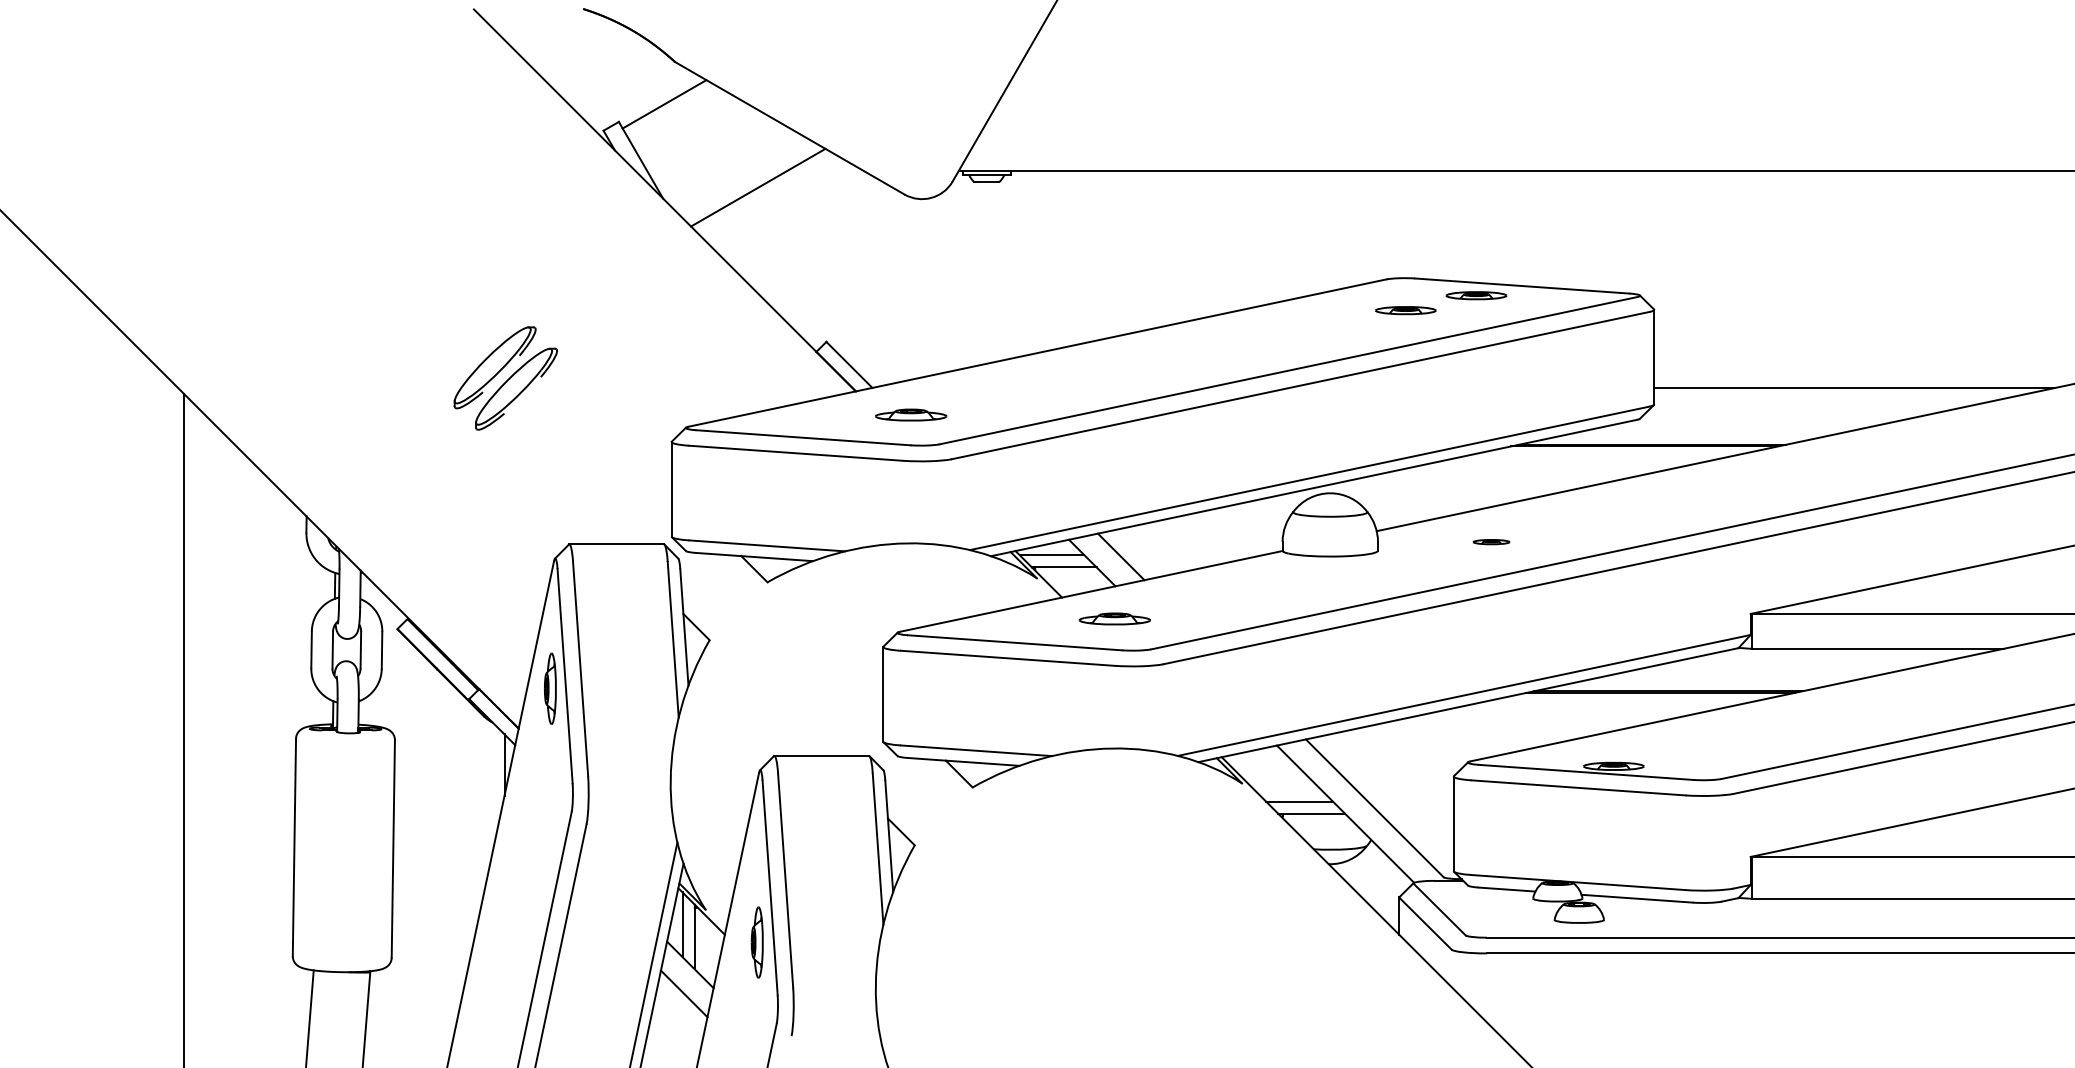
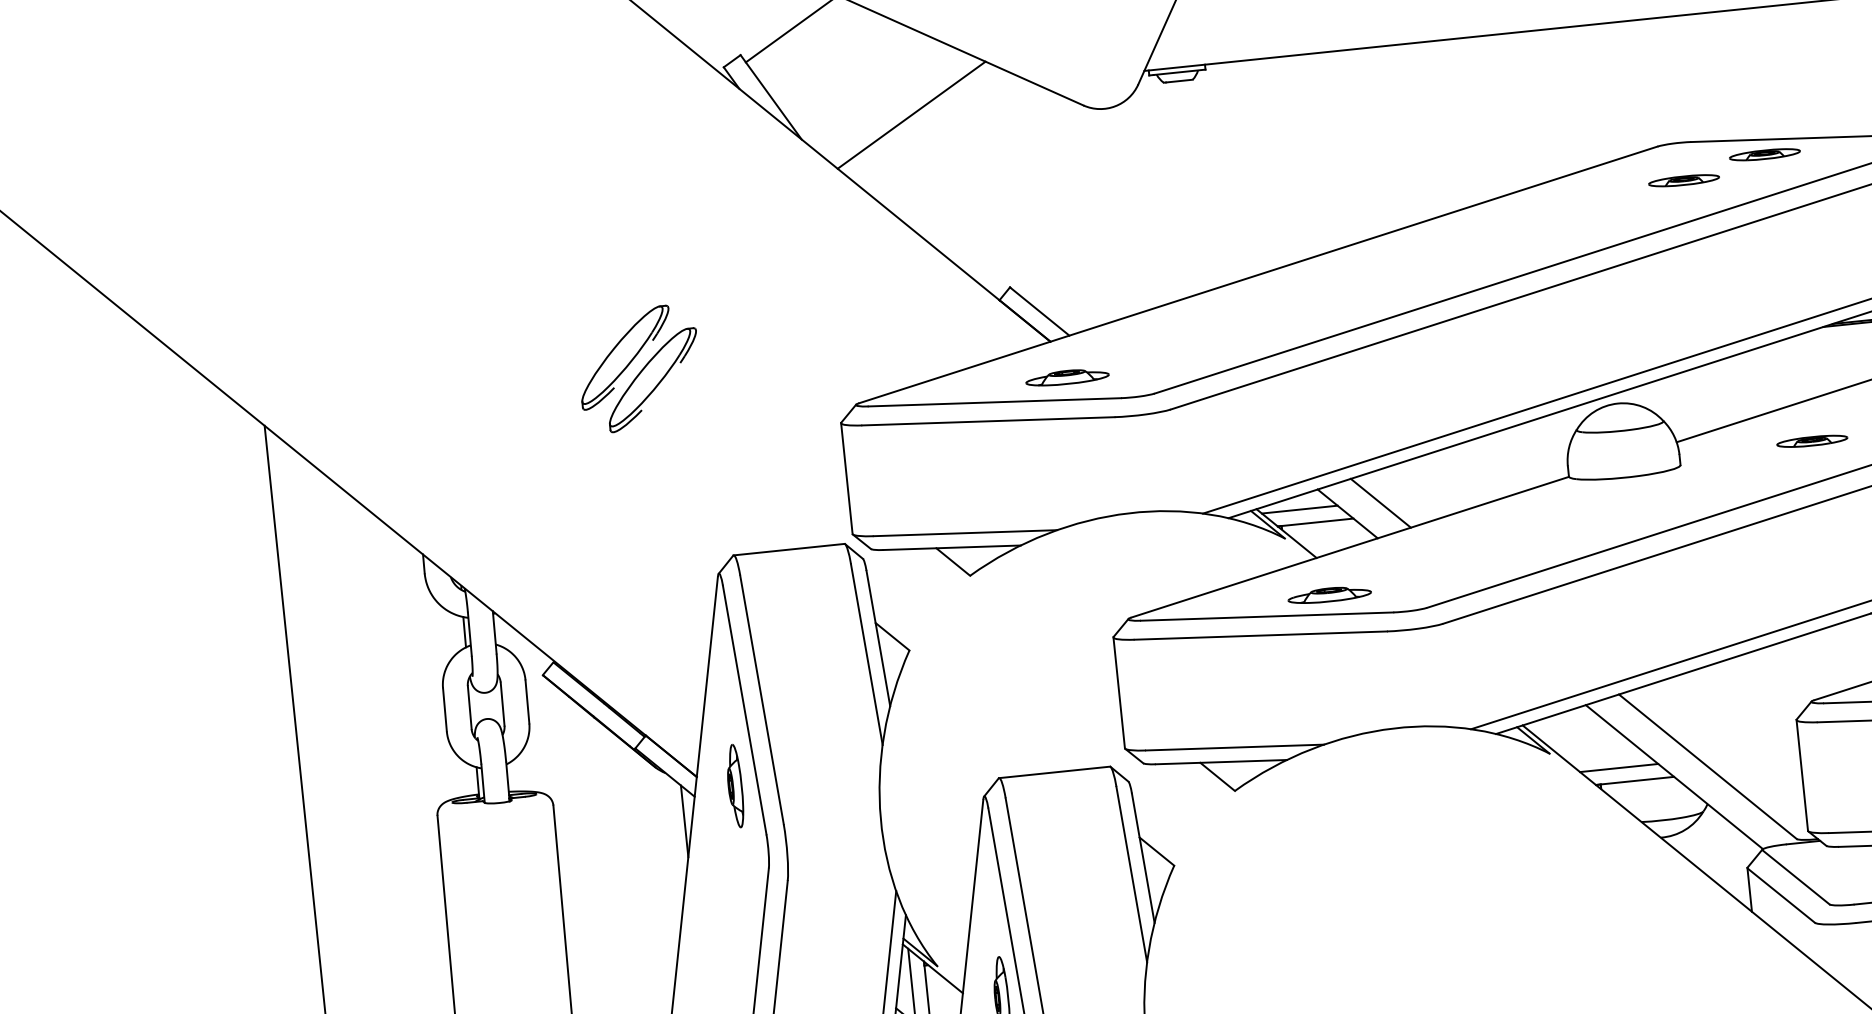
part: (911, 414) -> (1067, 376), moved
part: (1491, 541) -> (1812, 440), size x1.67
part: (1114, 618) -> (1329, 594), moved
part: (550, 688) -> (735, 785), moved

